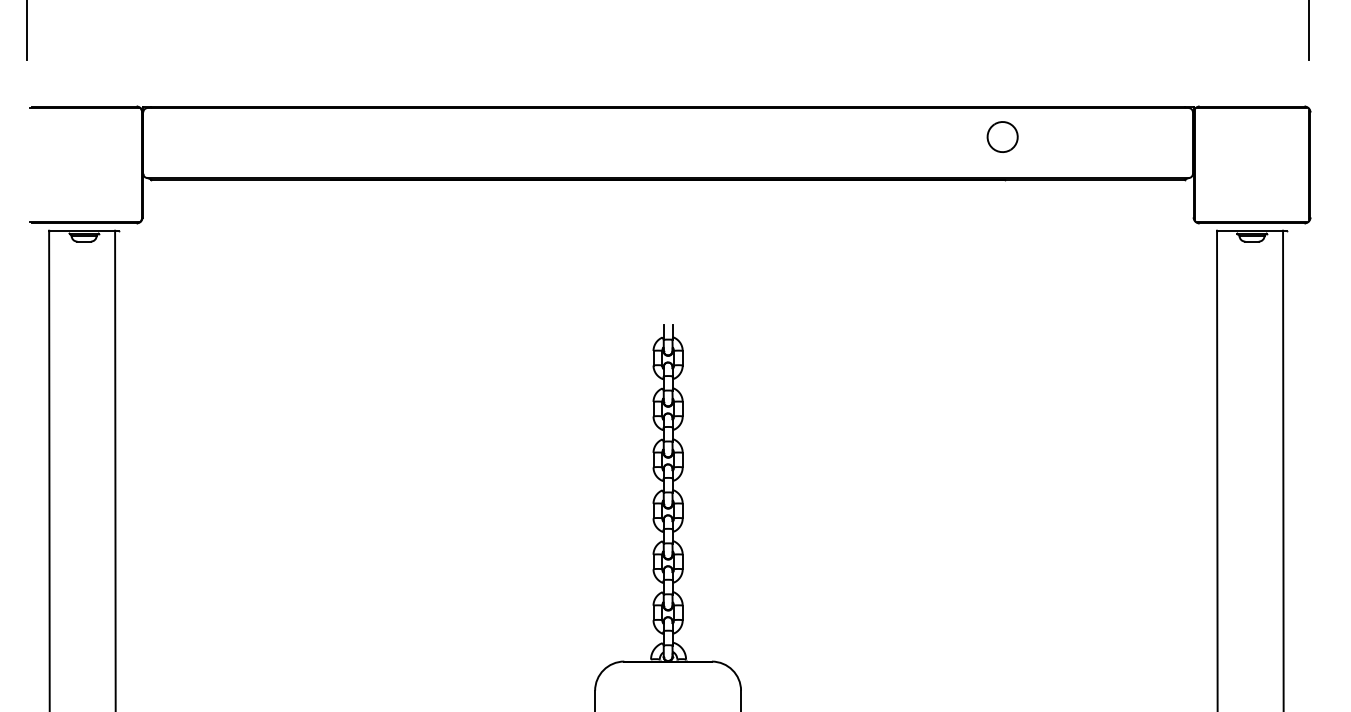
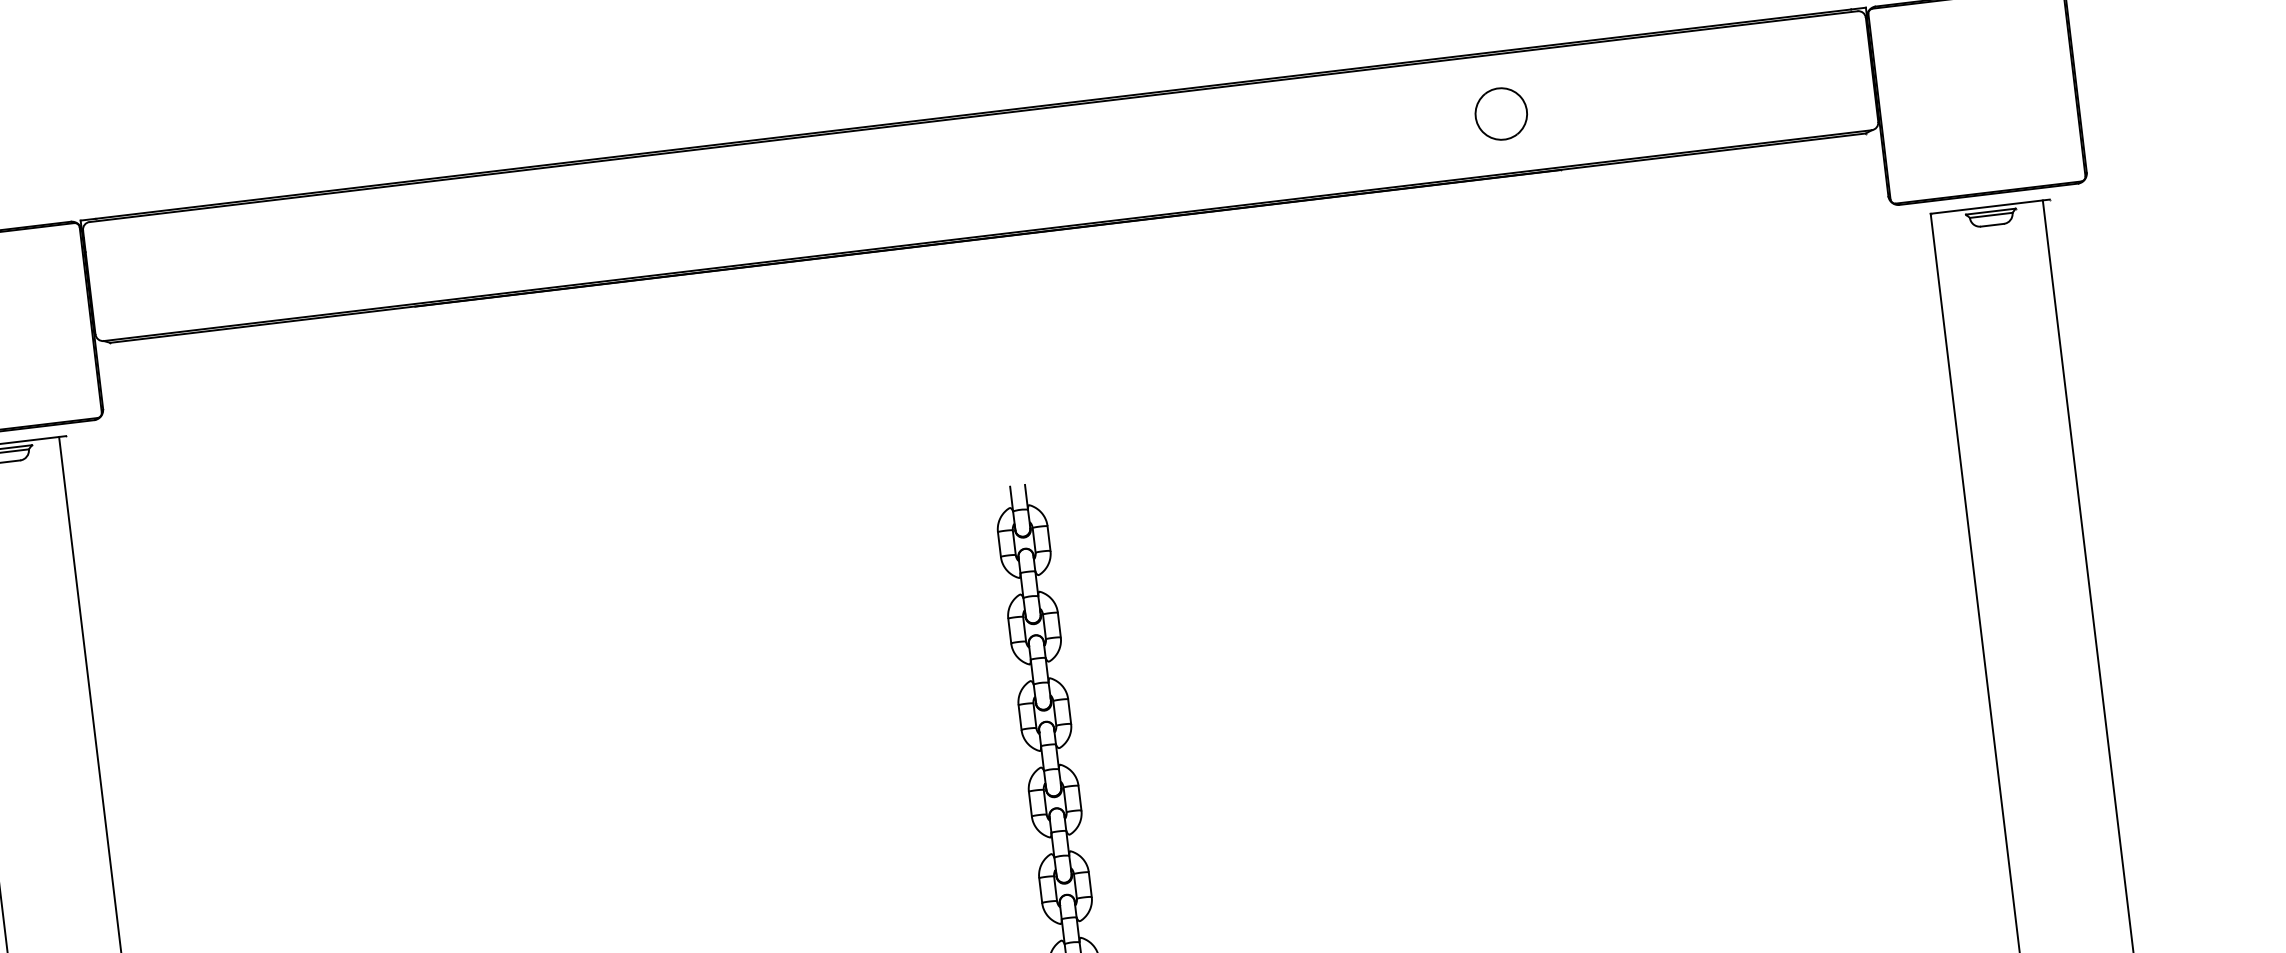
part: (1002, 136) -> (1500, 113), moved

